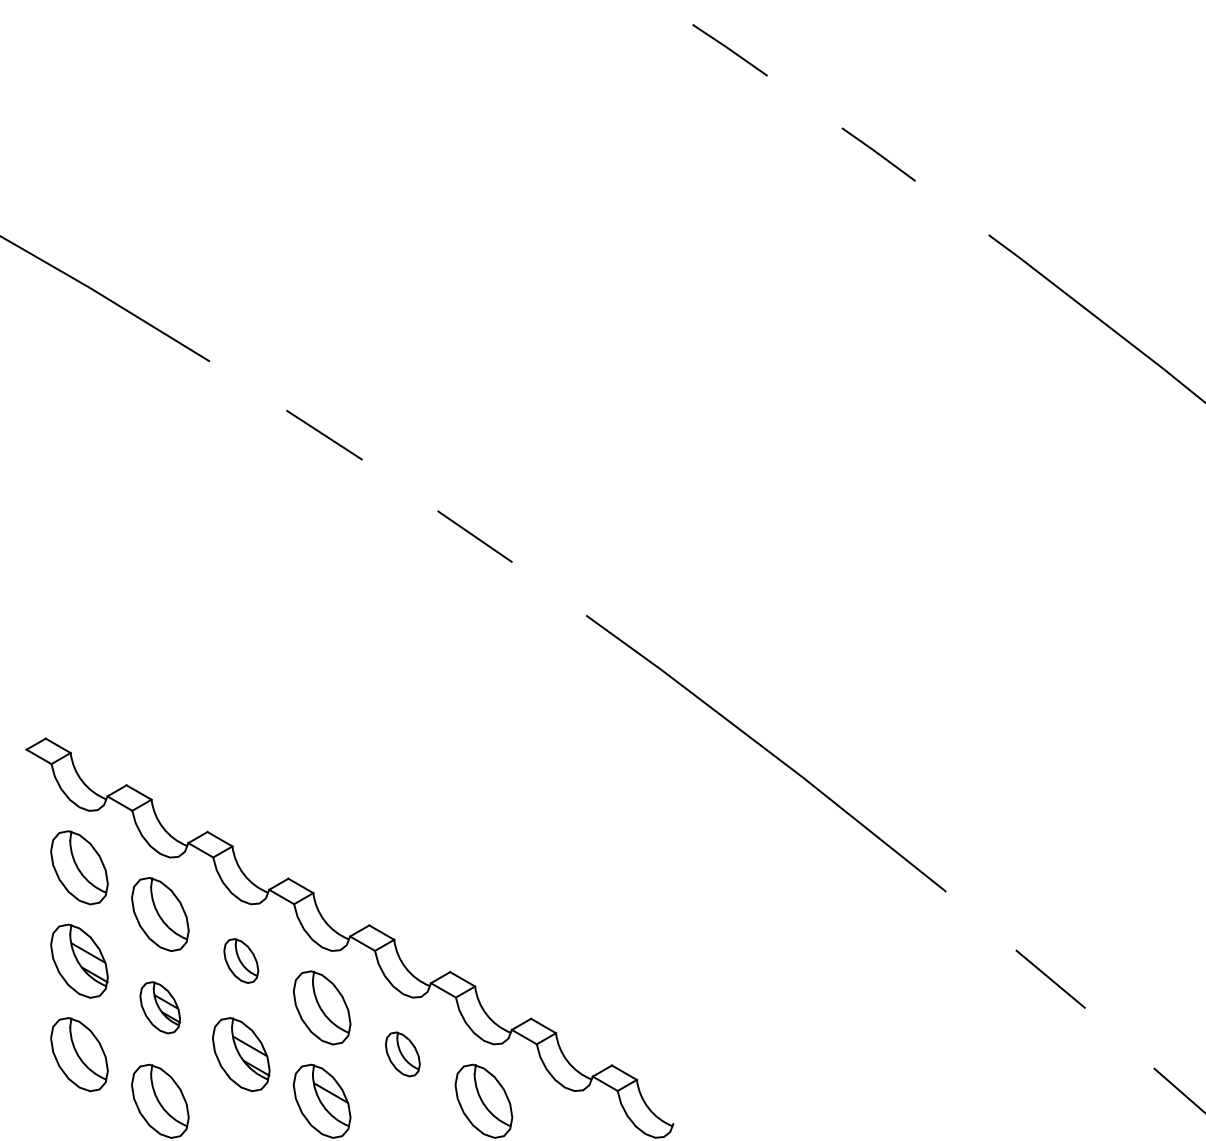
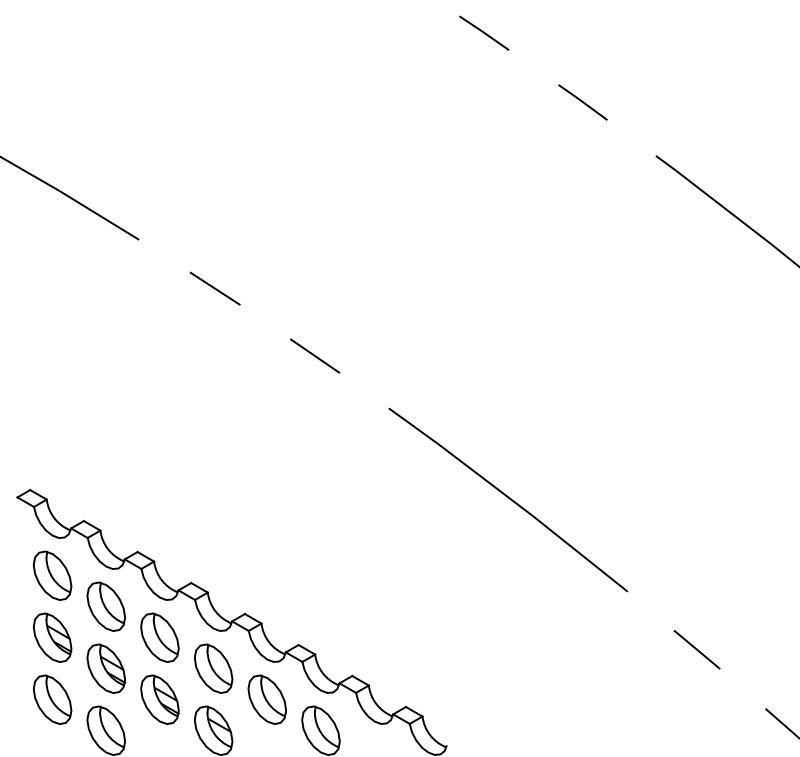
part: (240, 960) -> (159, 637), size x1.67
part: (159, 1007) -> (105, 668), size x1.43
part: (401, 1054) -> (266, 699), size x1.67

